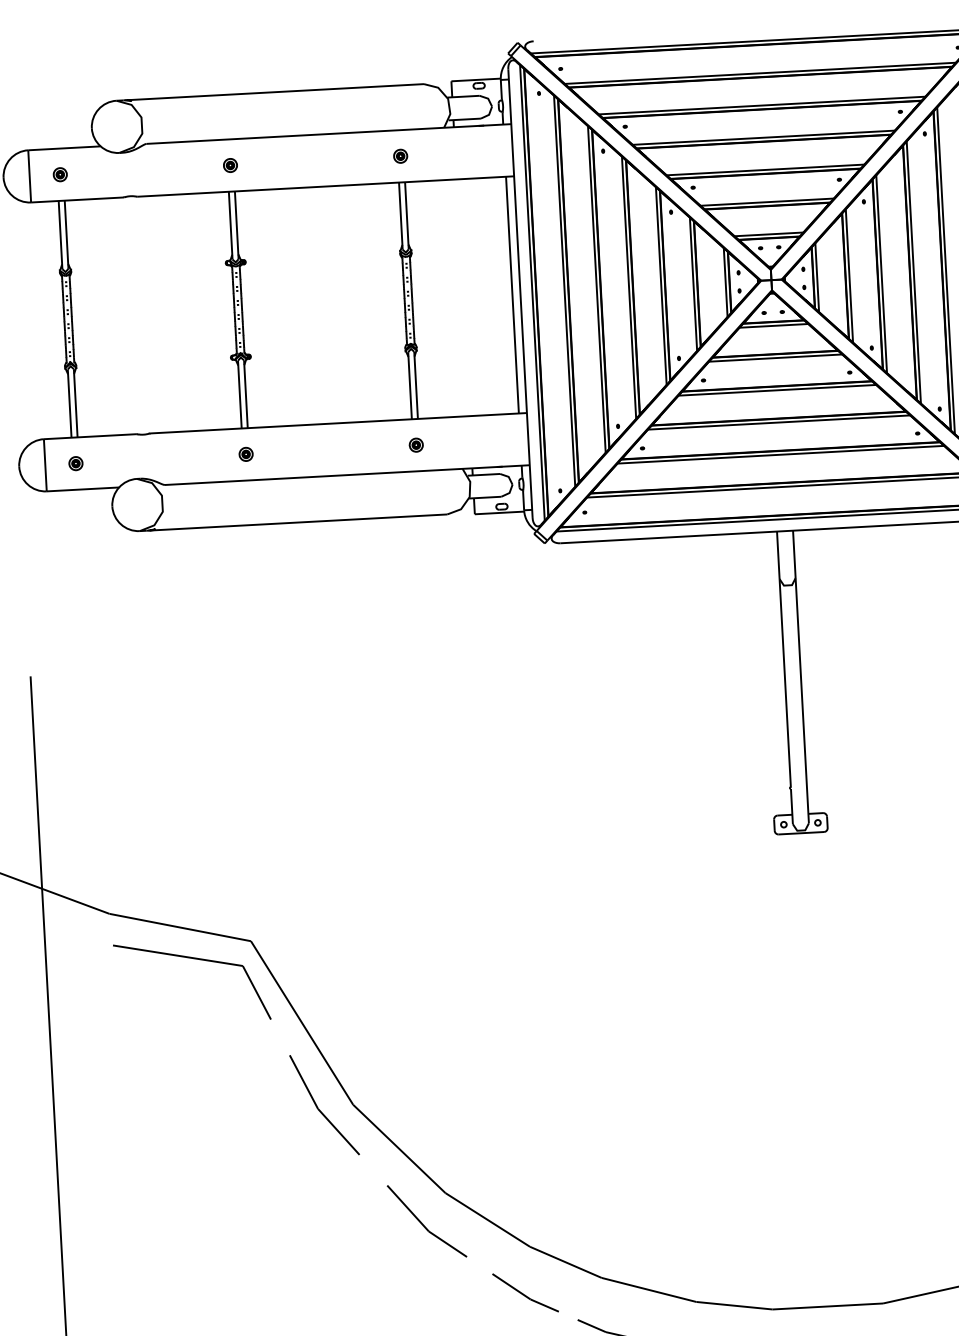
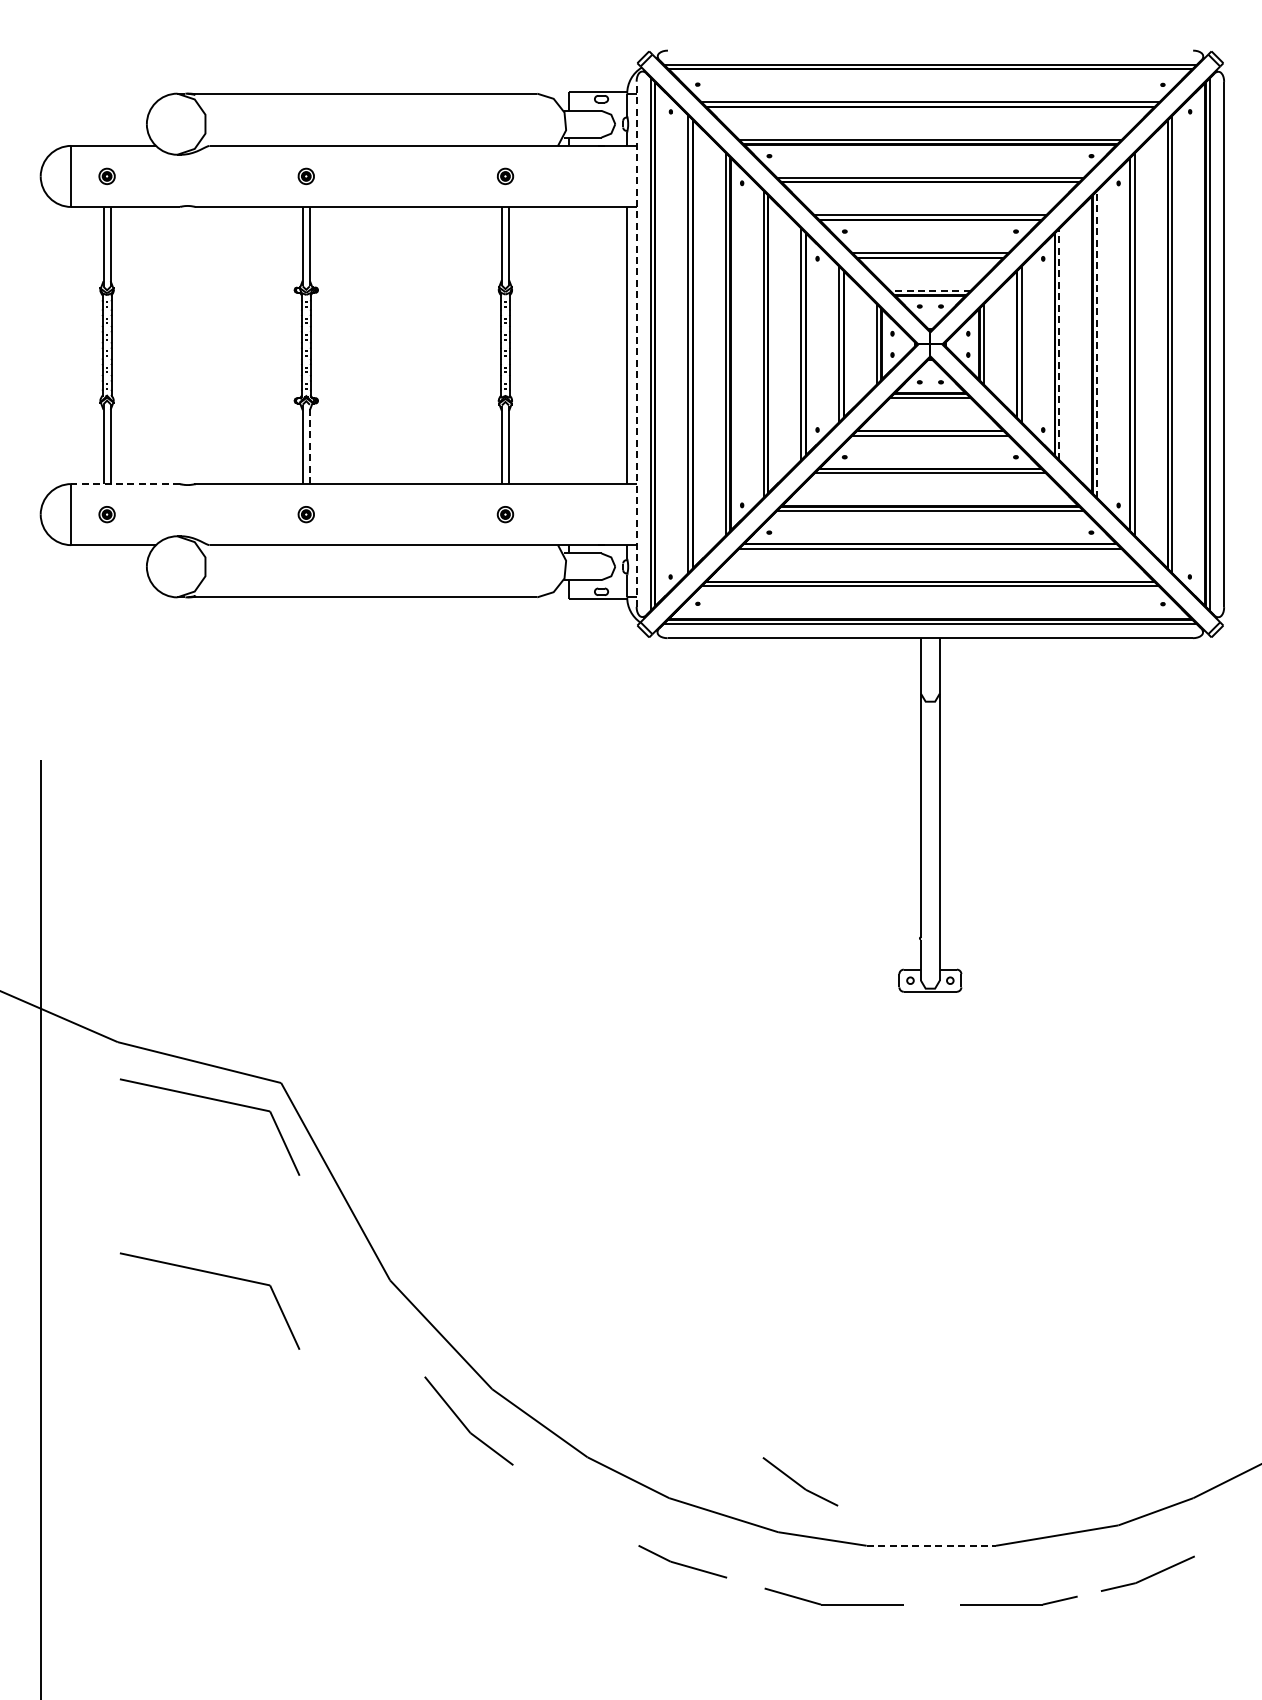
line: (768, 234) -> (929, 290), solid -> dashed
line: (914, 272) -> (1097, 344), solid -> dashed
line: (881, 274) -> (1059, 344), solid -> dashed
line: (520, 293) -> (636, 344), solid -> dashed
line: (245, 394) -> (309, 444), solid -> dashed
line: (90, 437) -> (125, 484), solid -> dashed
part: (318, 1107) -> (349, 1281), removed
part: (205, 1108) -> (217, 1275), added
part: (525, 1292) -> (800, 1481), moved
line: (827, 1306) -> (931, 1545), solid -> dashed

